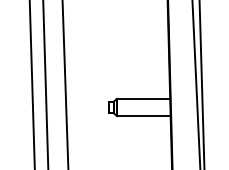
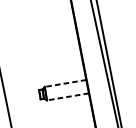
line: (143, 98) -> (65, 83), solid -> dashed
line: (143, 116) -> (67, 97), solid -> dashed

